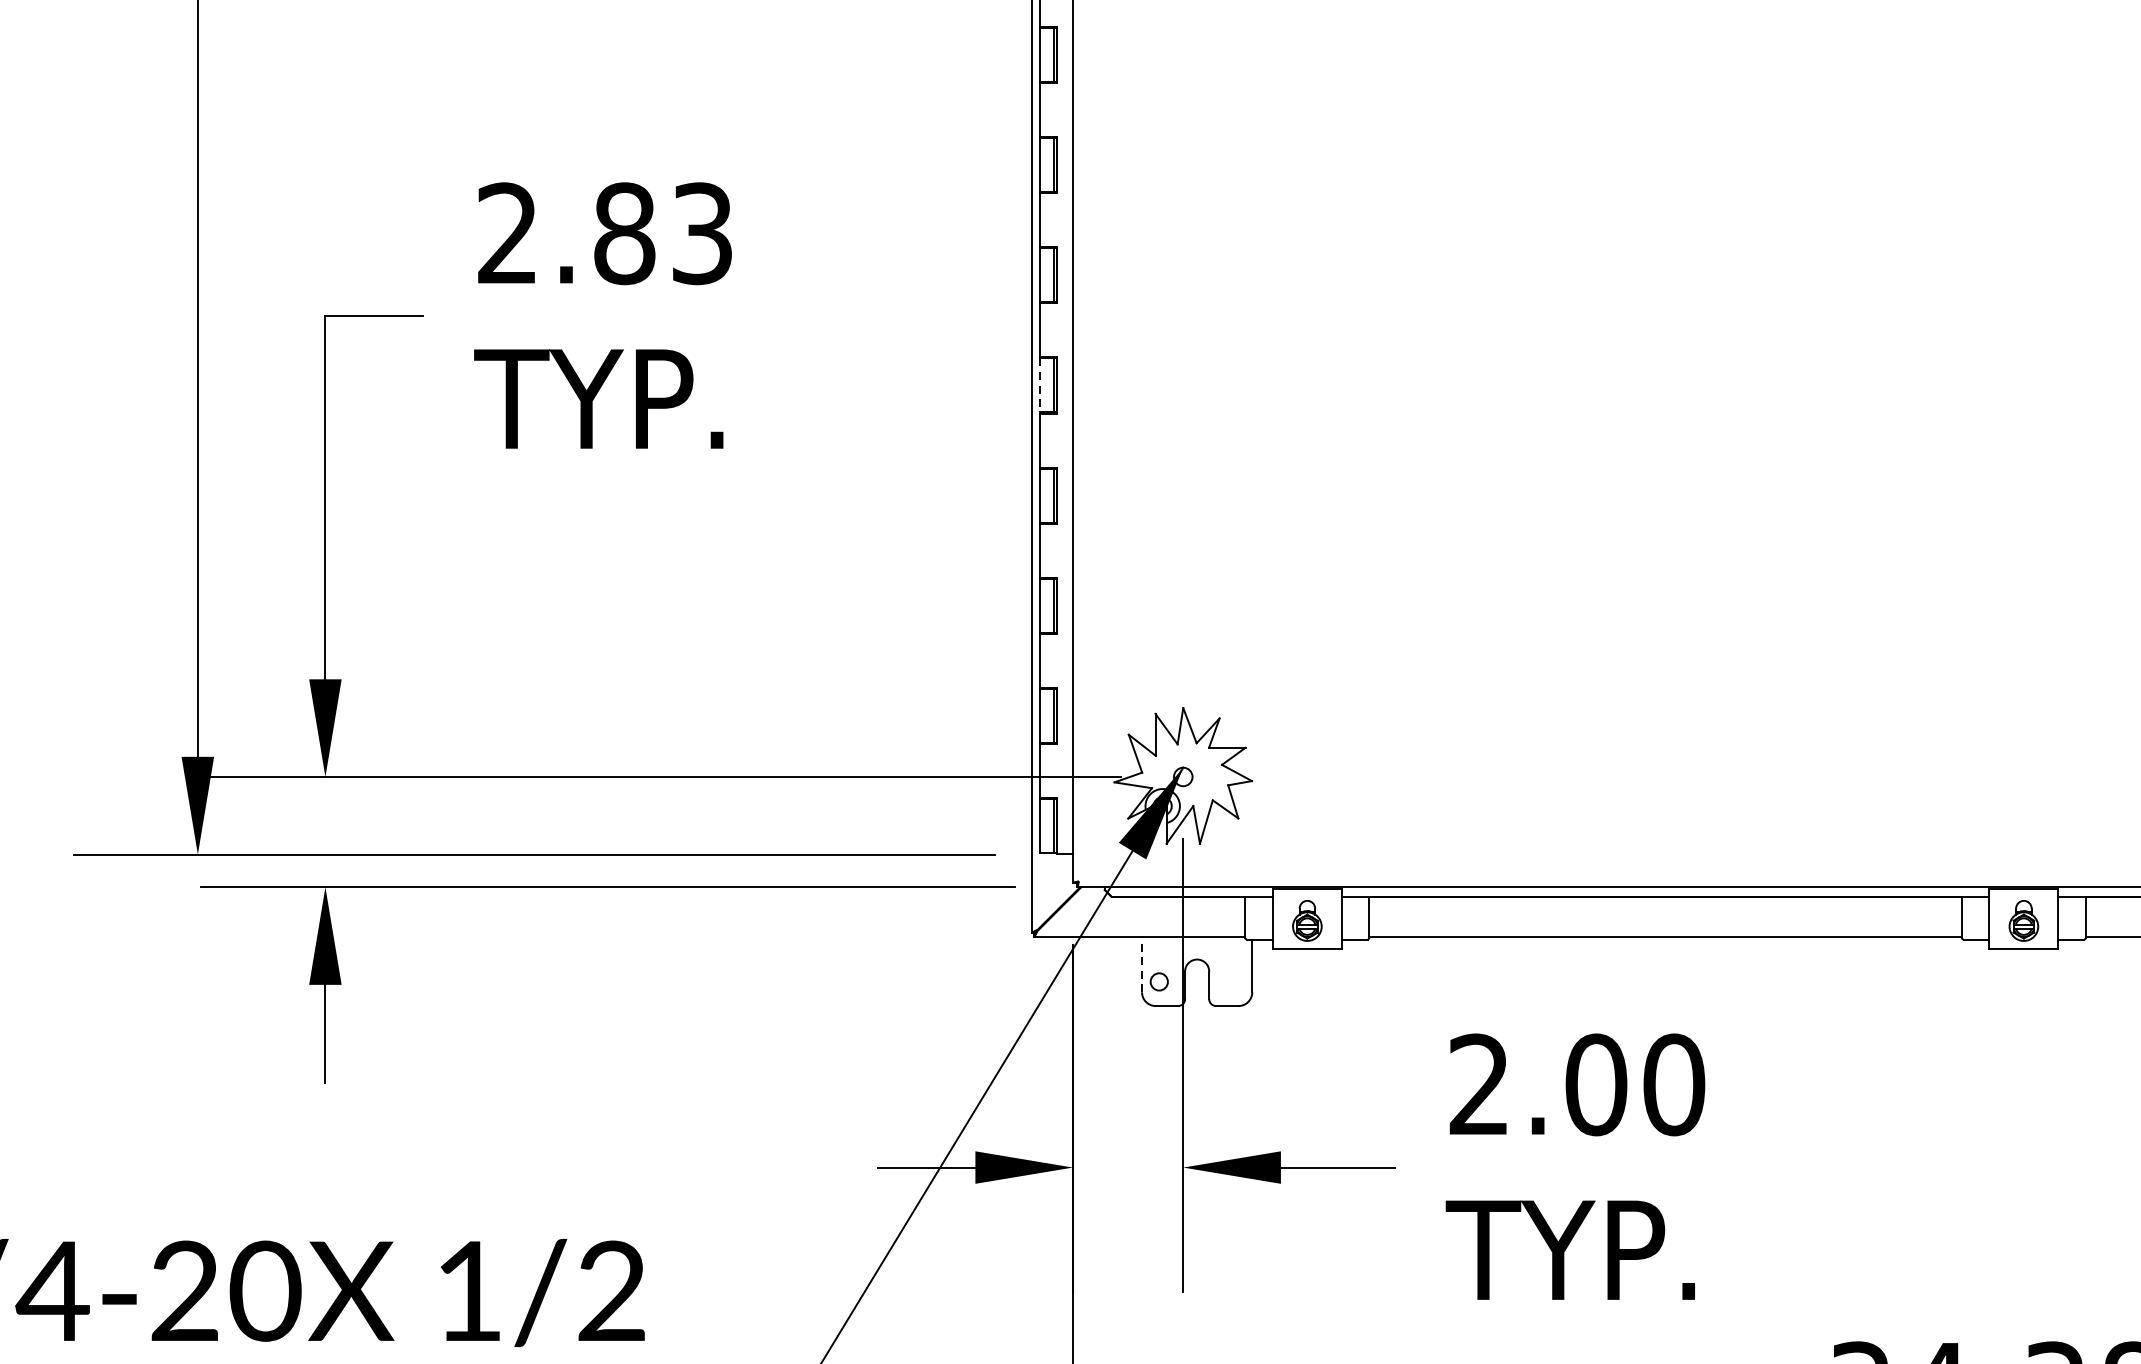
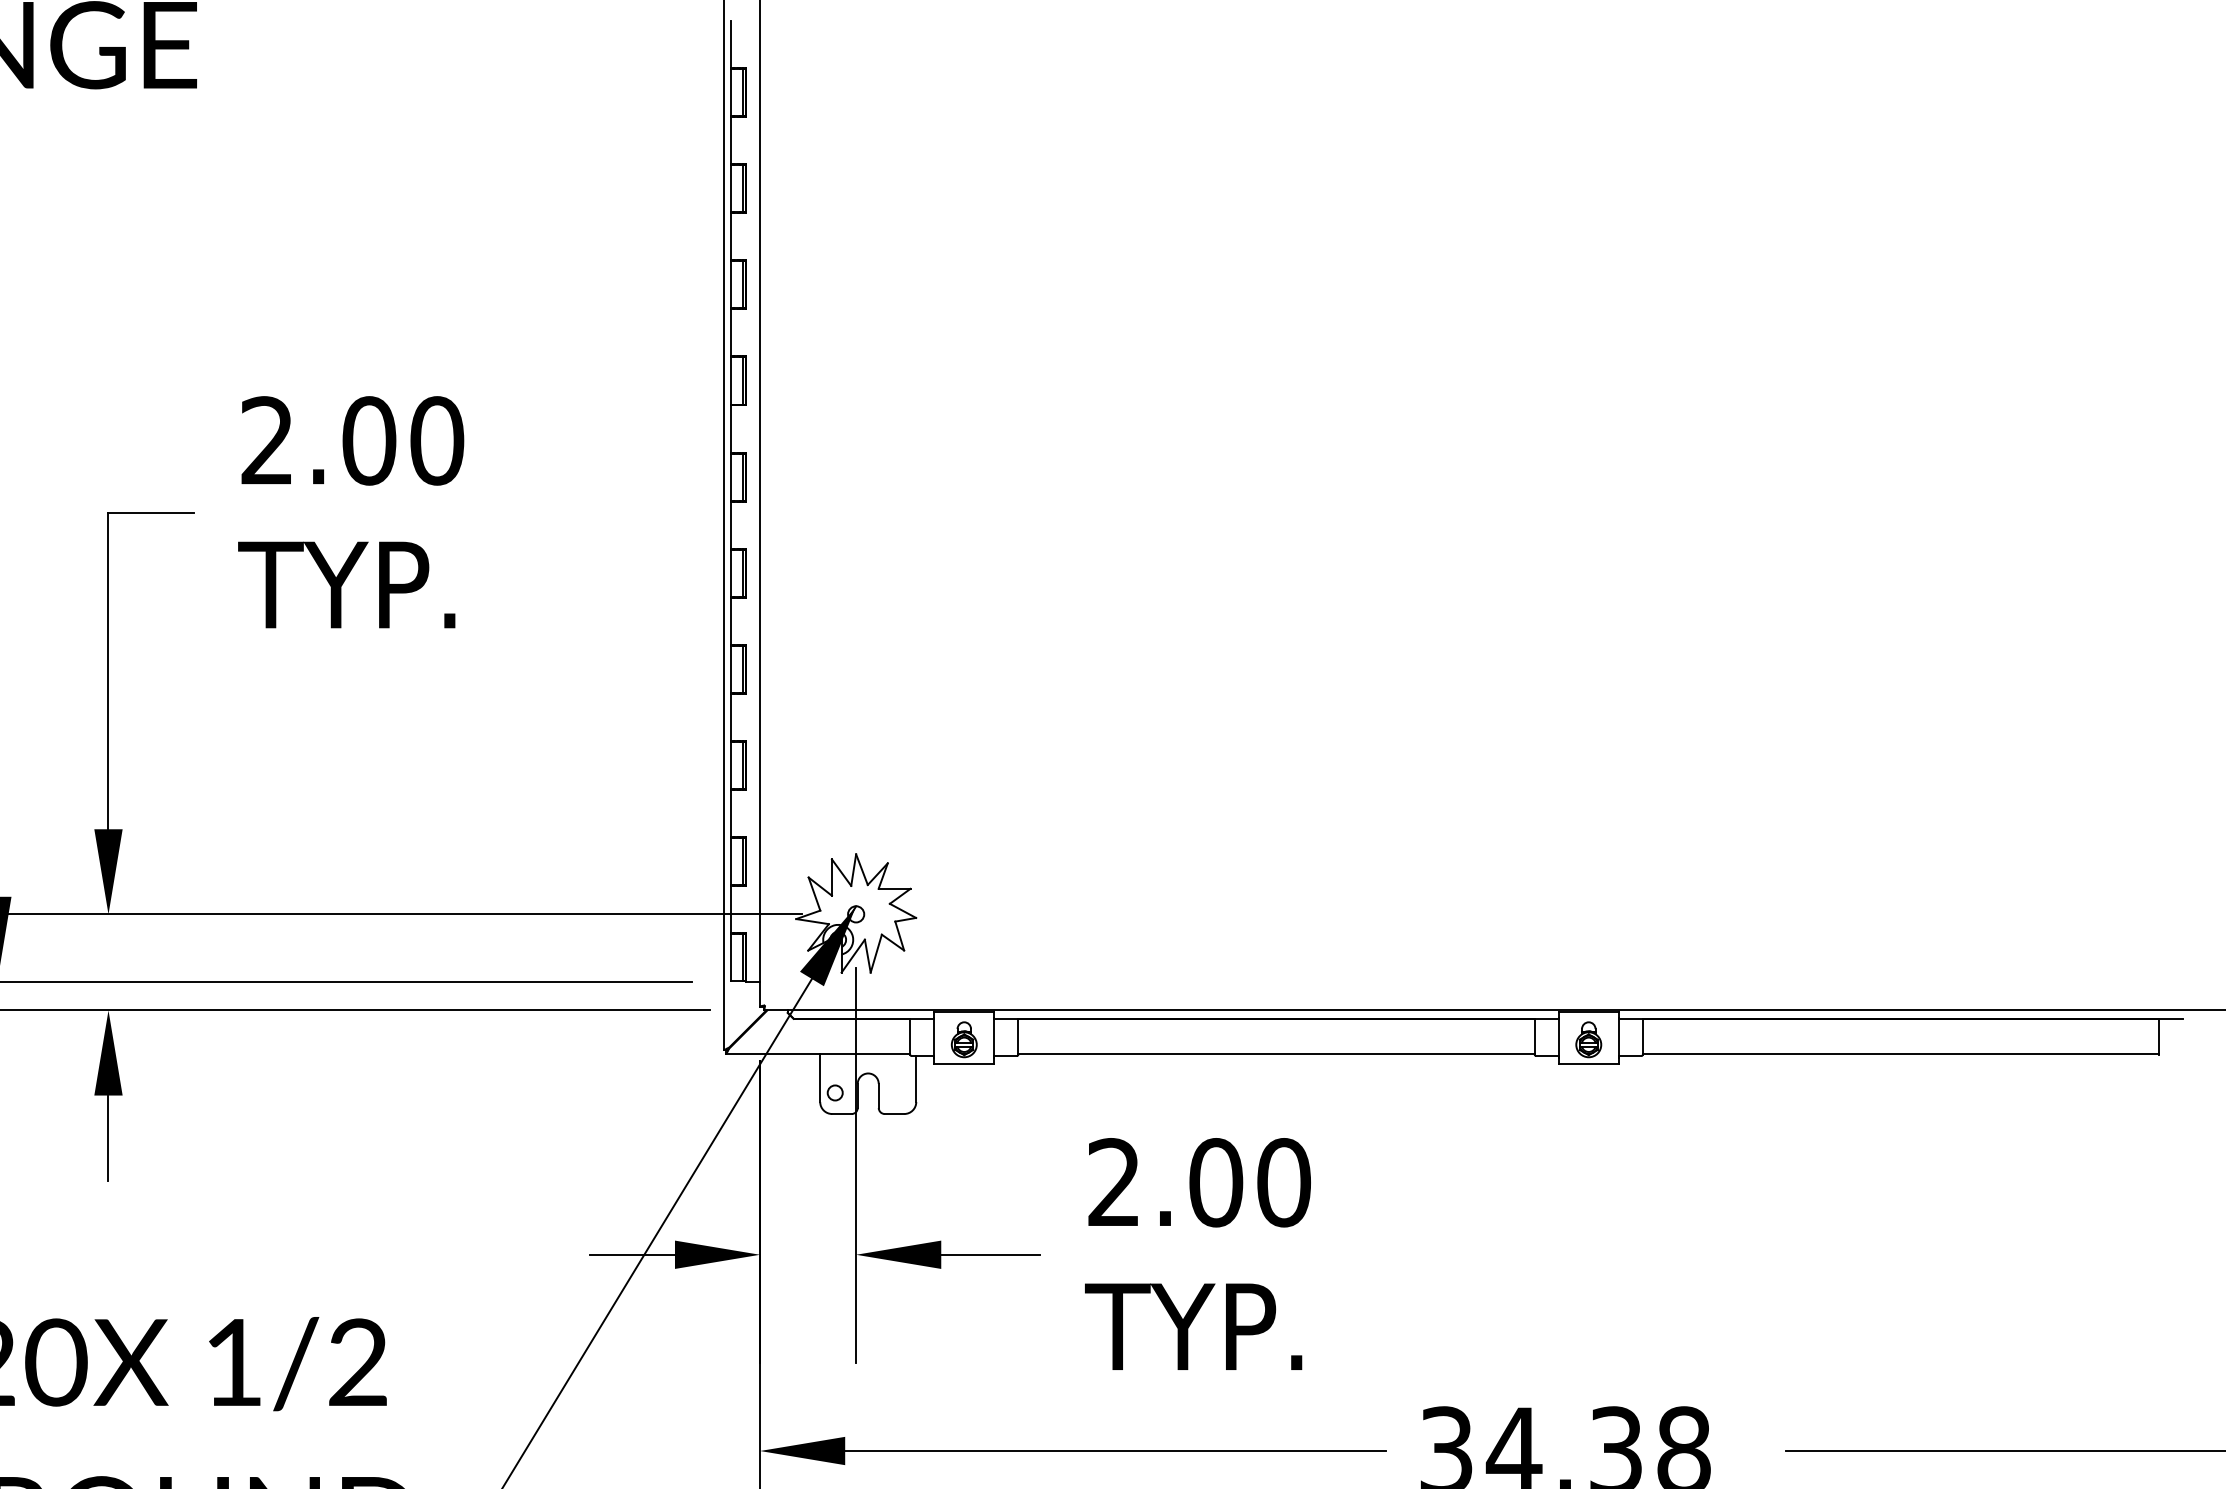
text: (663, 233) -> (403, 440), 2.83 -> 2.00
line: (1040, 385) -> (731, 573), dashed -> solid
line: (1142, 964) -> (820, 1077), dashed -> solid

